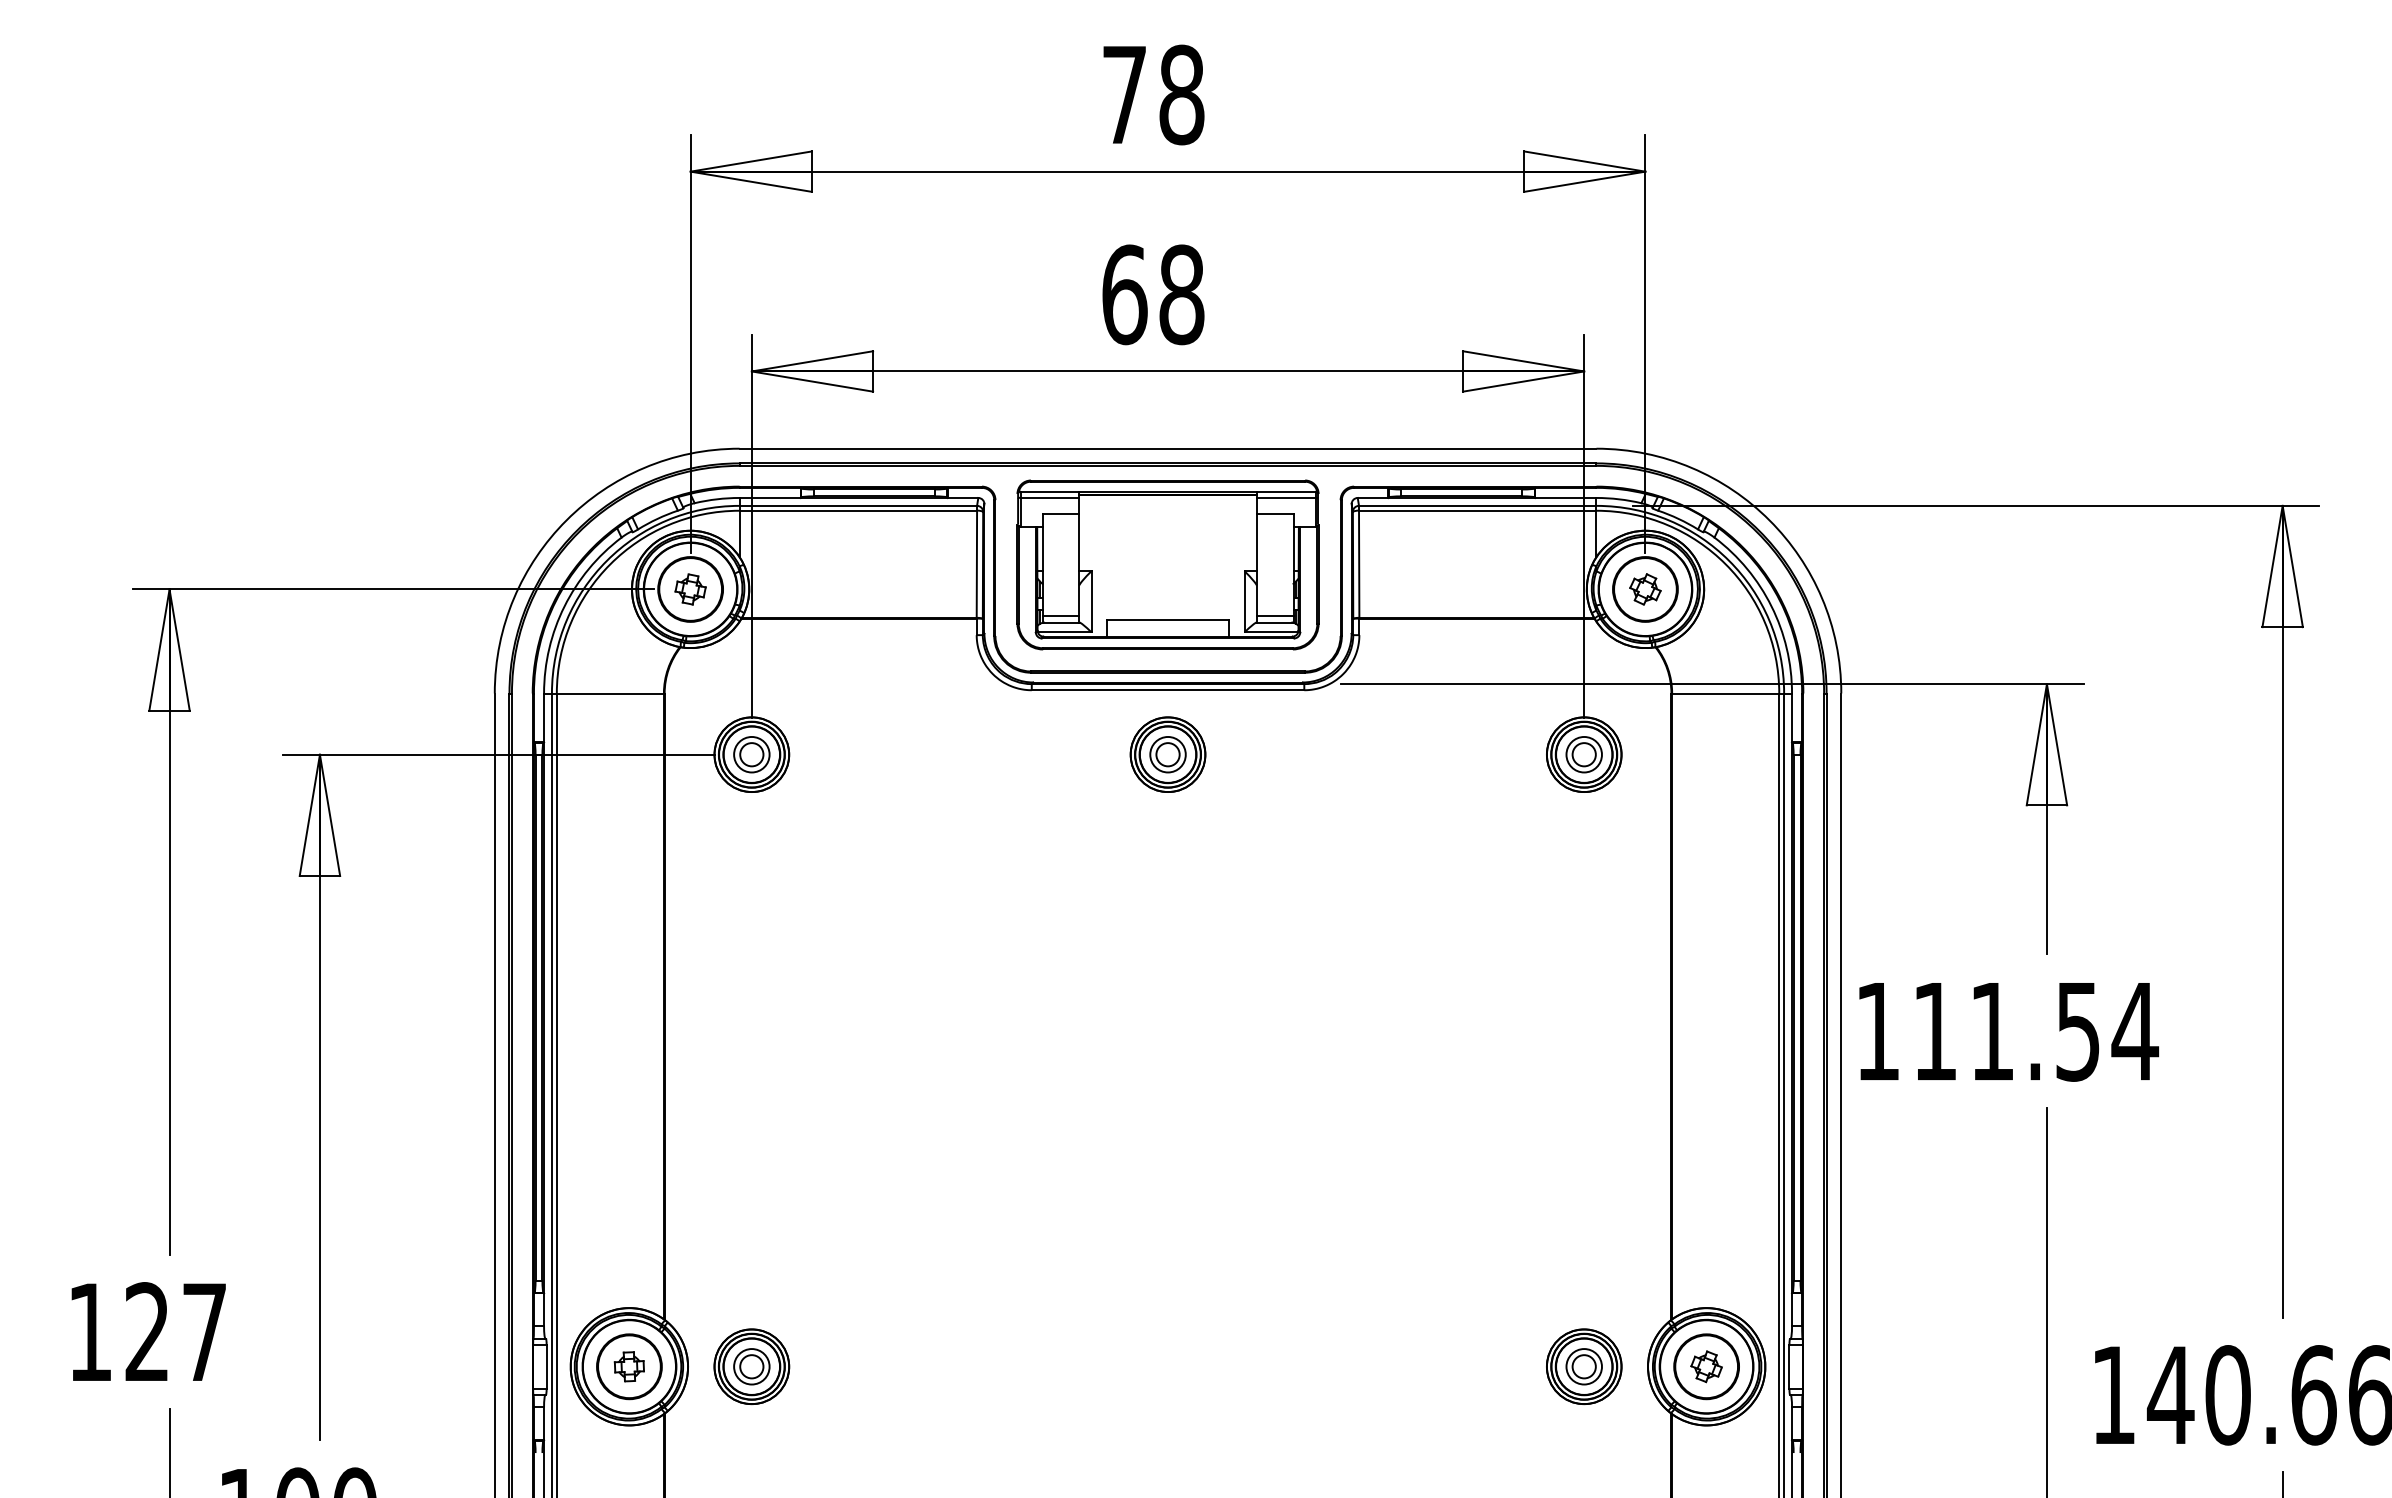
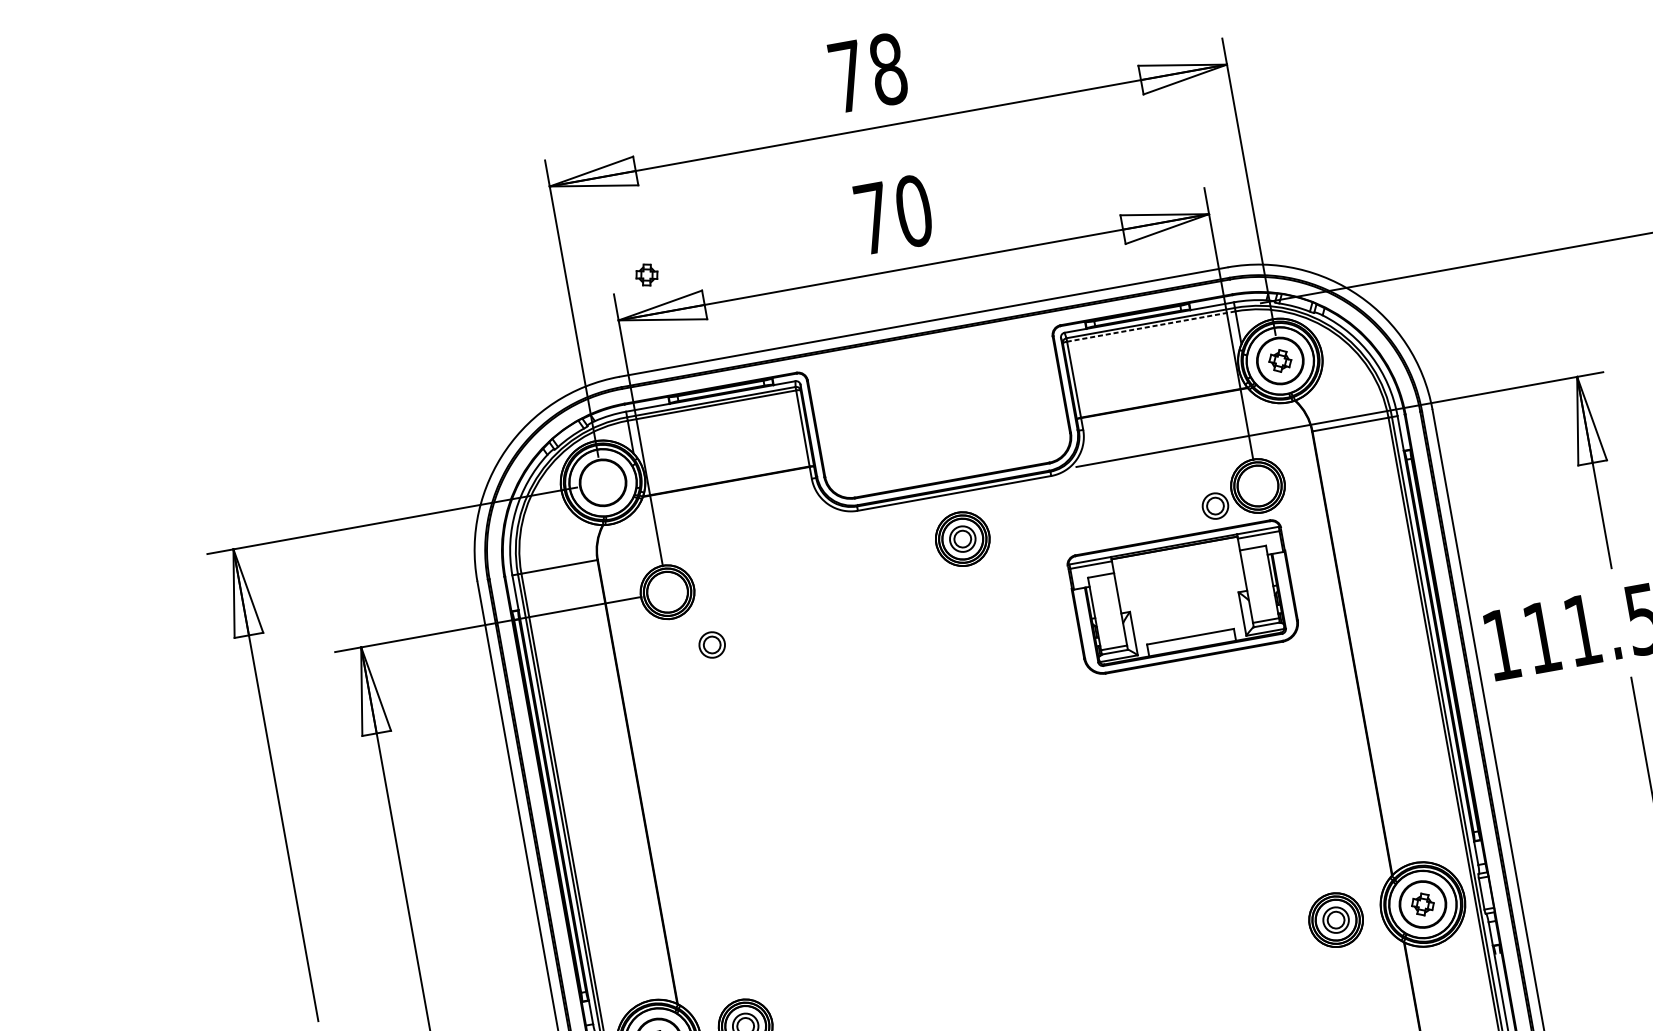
text: (1153, 294) -> (893, 214), 68 -> 70
line: (1477, 510) -> (1151, 326), solid -> dashed
part: (1167, 564) -> (1183, 597), moved
part: (690, 589) -> (646, 275), moved
part: (751, 754) -> (711, 644), moved
part: (1583, 754) -> (1214, 506), moved

